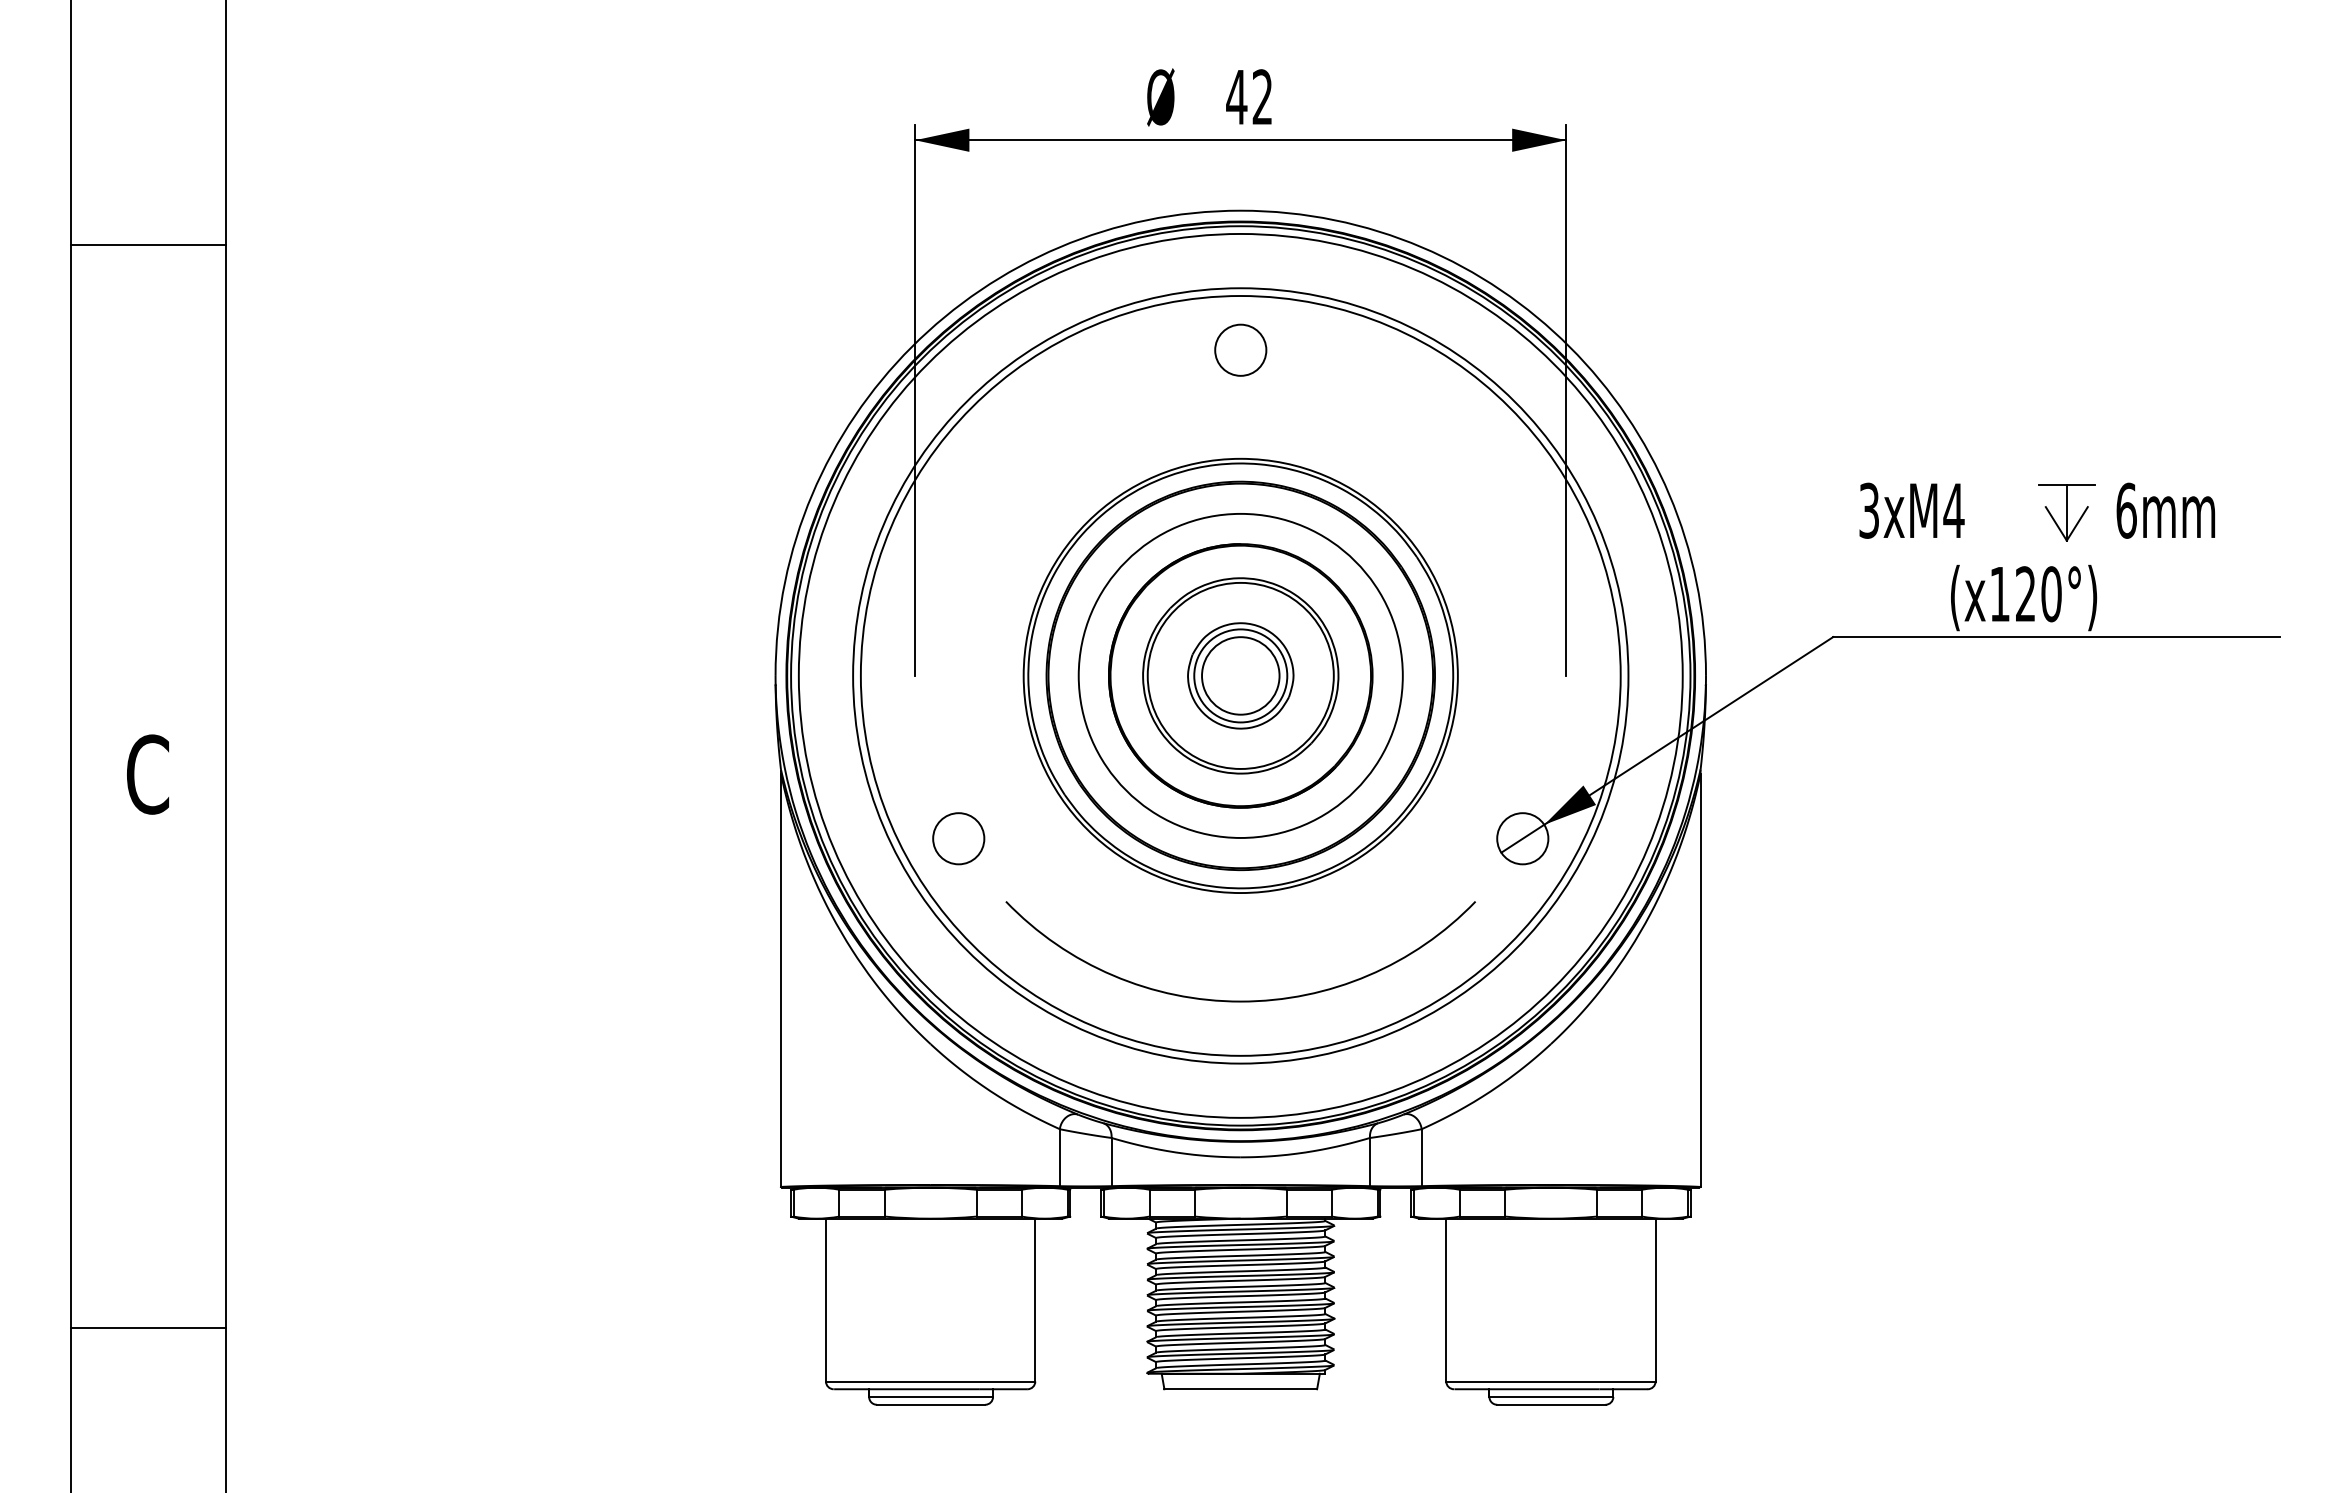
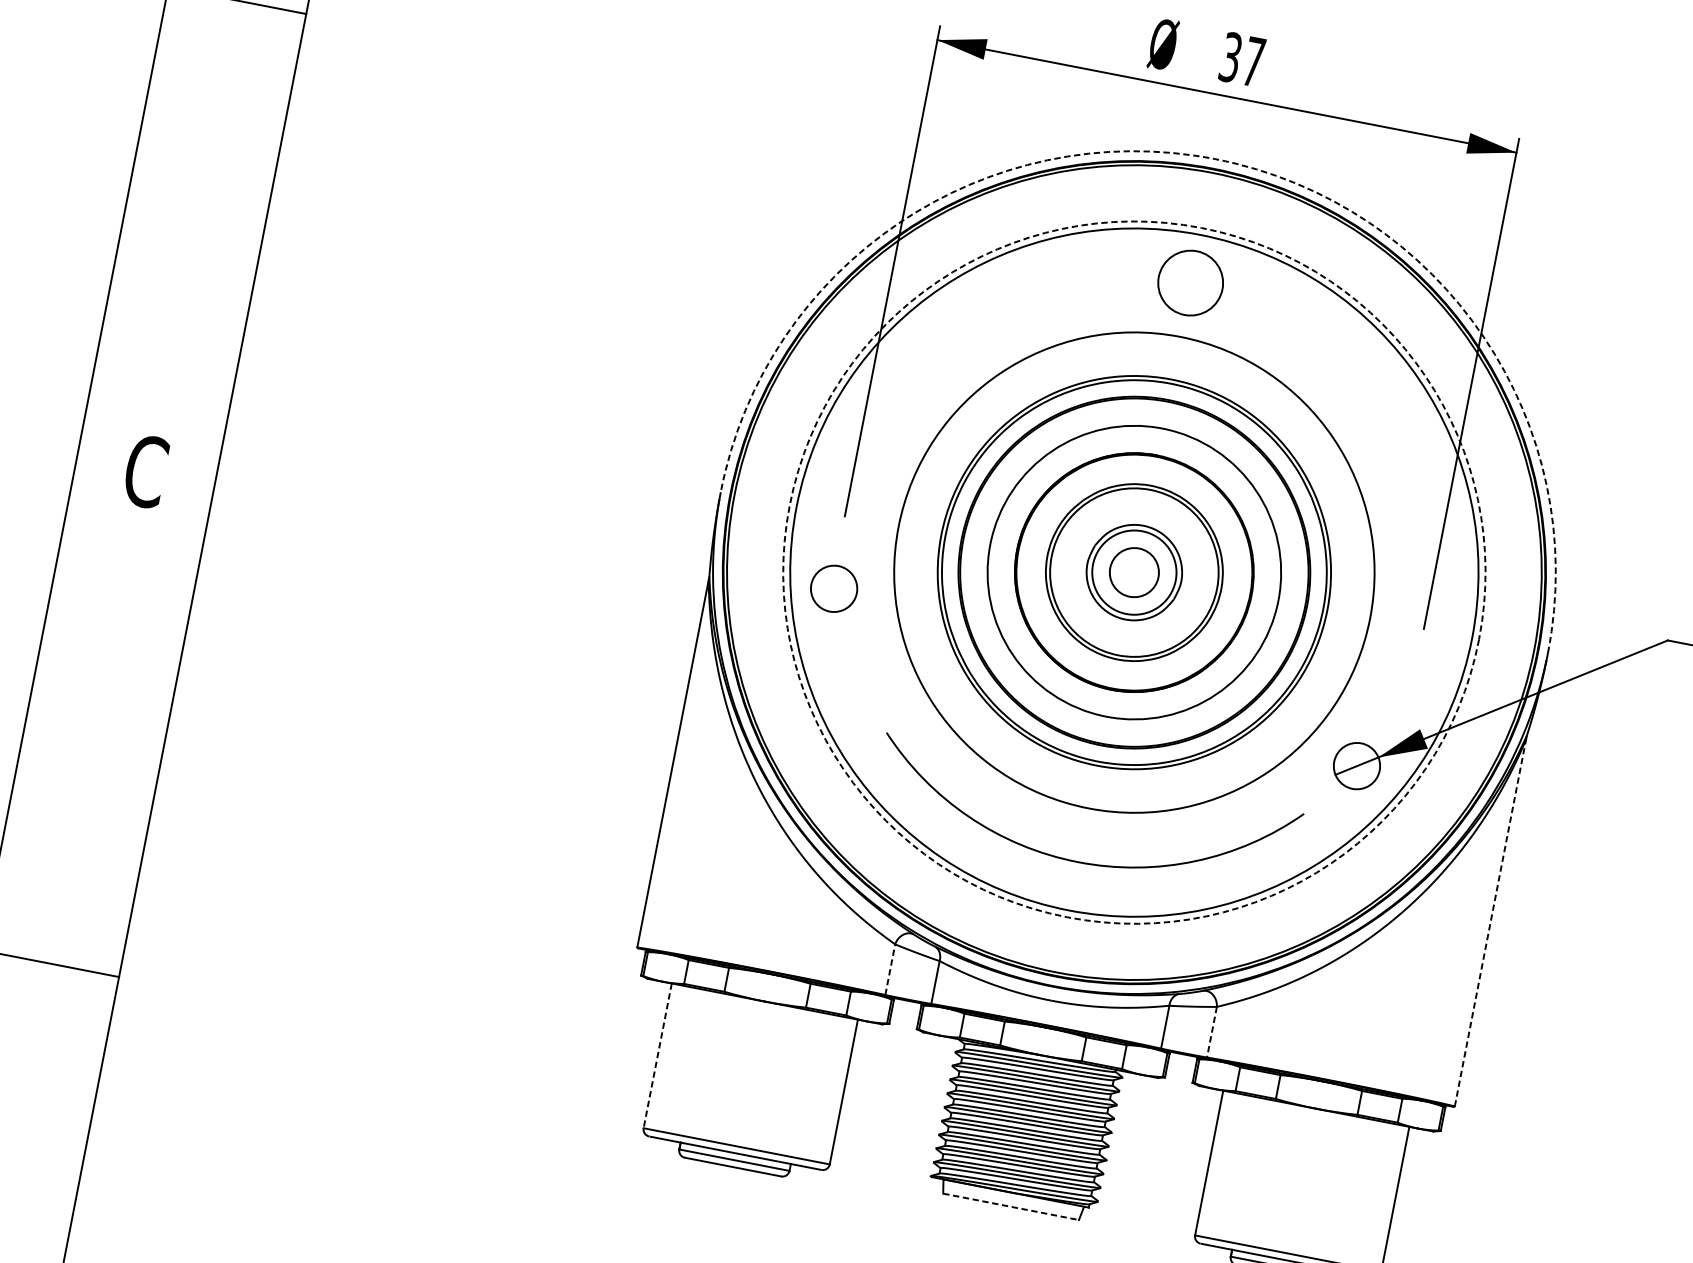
text: (1249, 97) -> (1242, 59), 42 -> 37
arc: (1240, 210) -> (1214, 158), solid -> dashed
circle: (1240, 349) -> (1190, 282), size x1.4
circle: (1240, 675) -> (1134, 572), size x0.6
circle: (1240, 675) -> (1134, 572), size x0.7
circle: (1240, 675) -> (1134, 572), solid -> dashed
circle: (958, 838) -> (833, 588), moved
line: (1700, 980) -> (1490, 922), solid -> dashed
line: (1059, 1157) -> (889, 969), solid -> dashed
line: (1421, 1158) -> (1211, 1032), solid -> dashed
line: (825, 1300) -> (657, 1056), solid -> dashed
line: (1241, 1389) -> (1011, 1207), solid -> dashed

